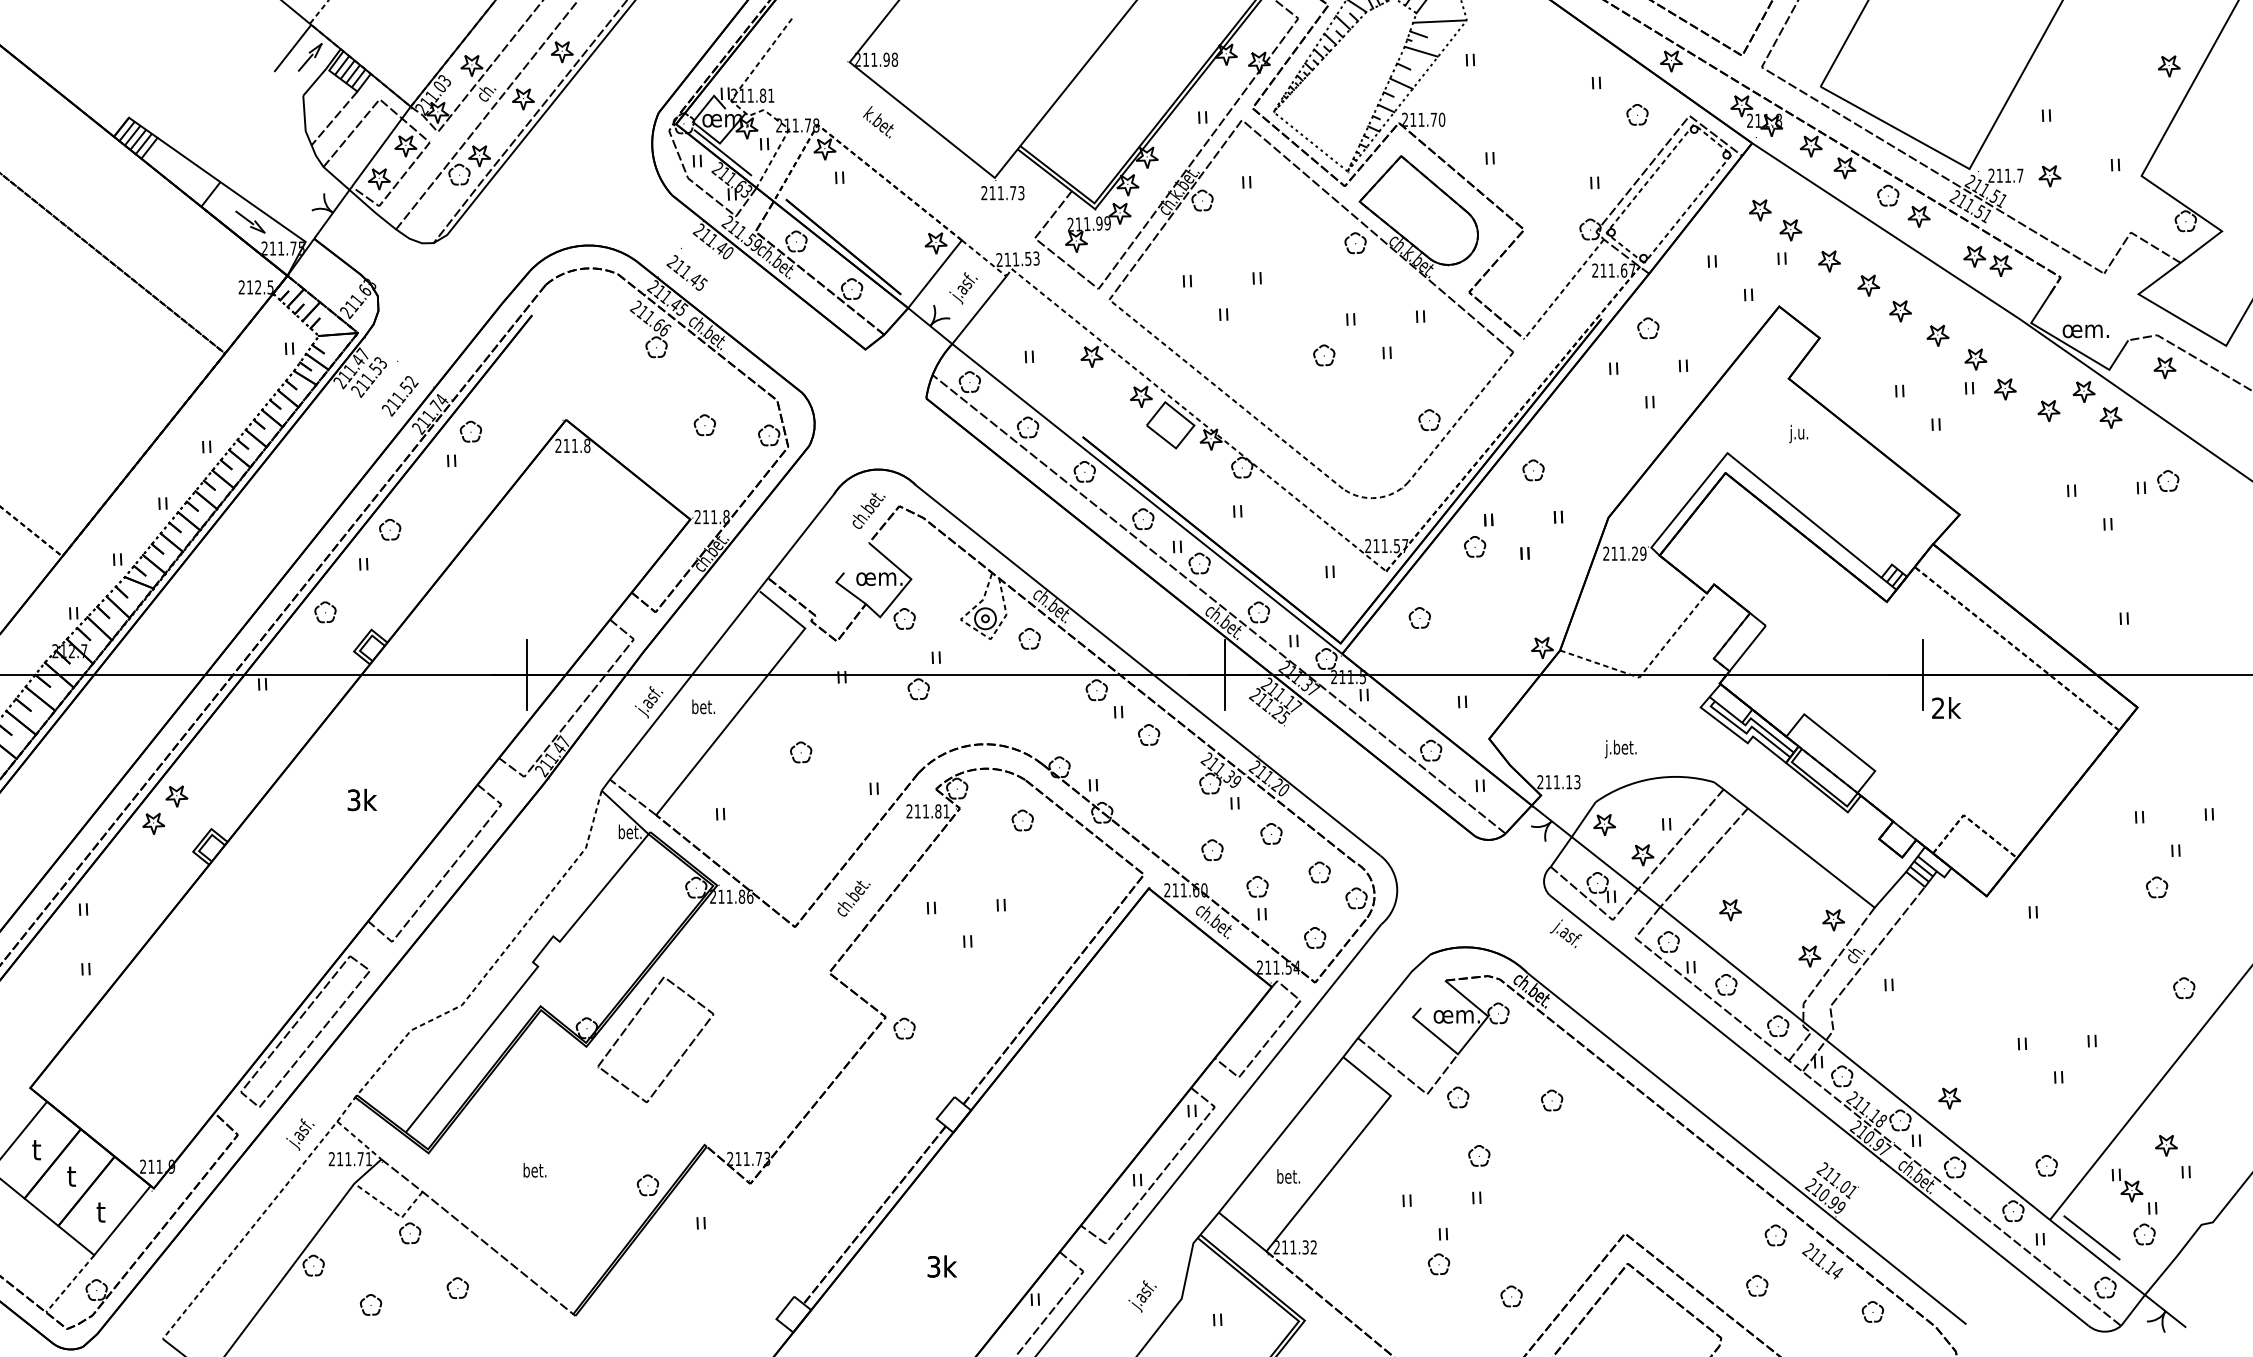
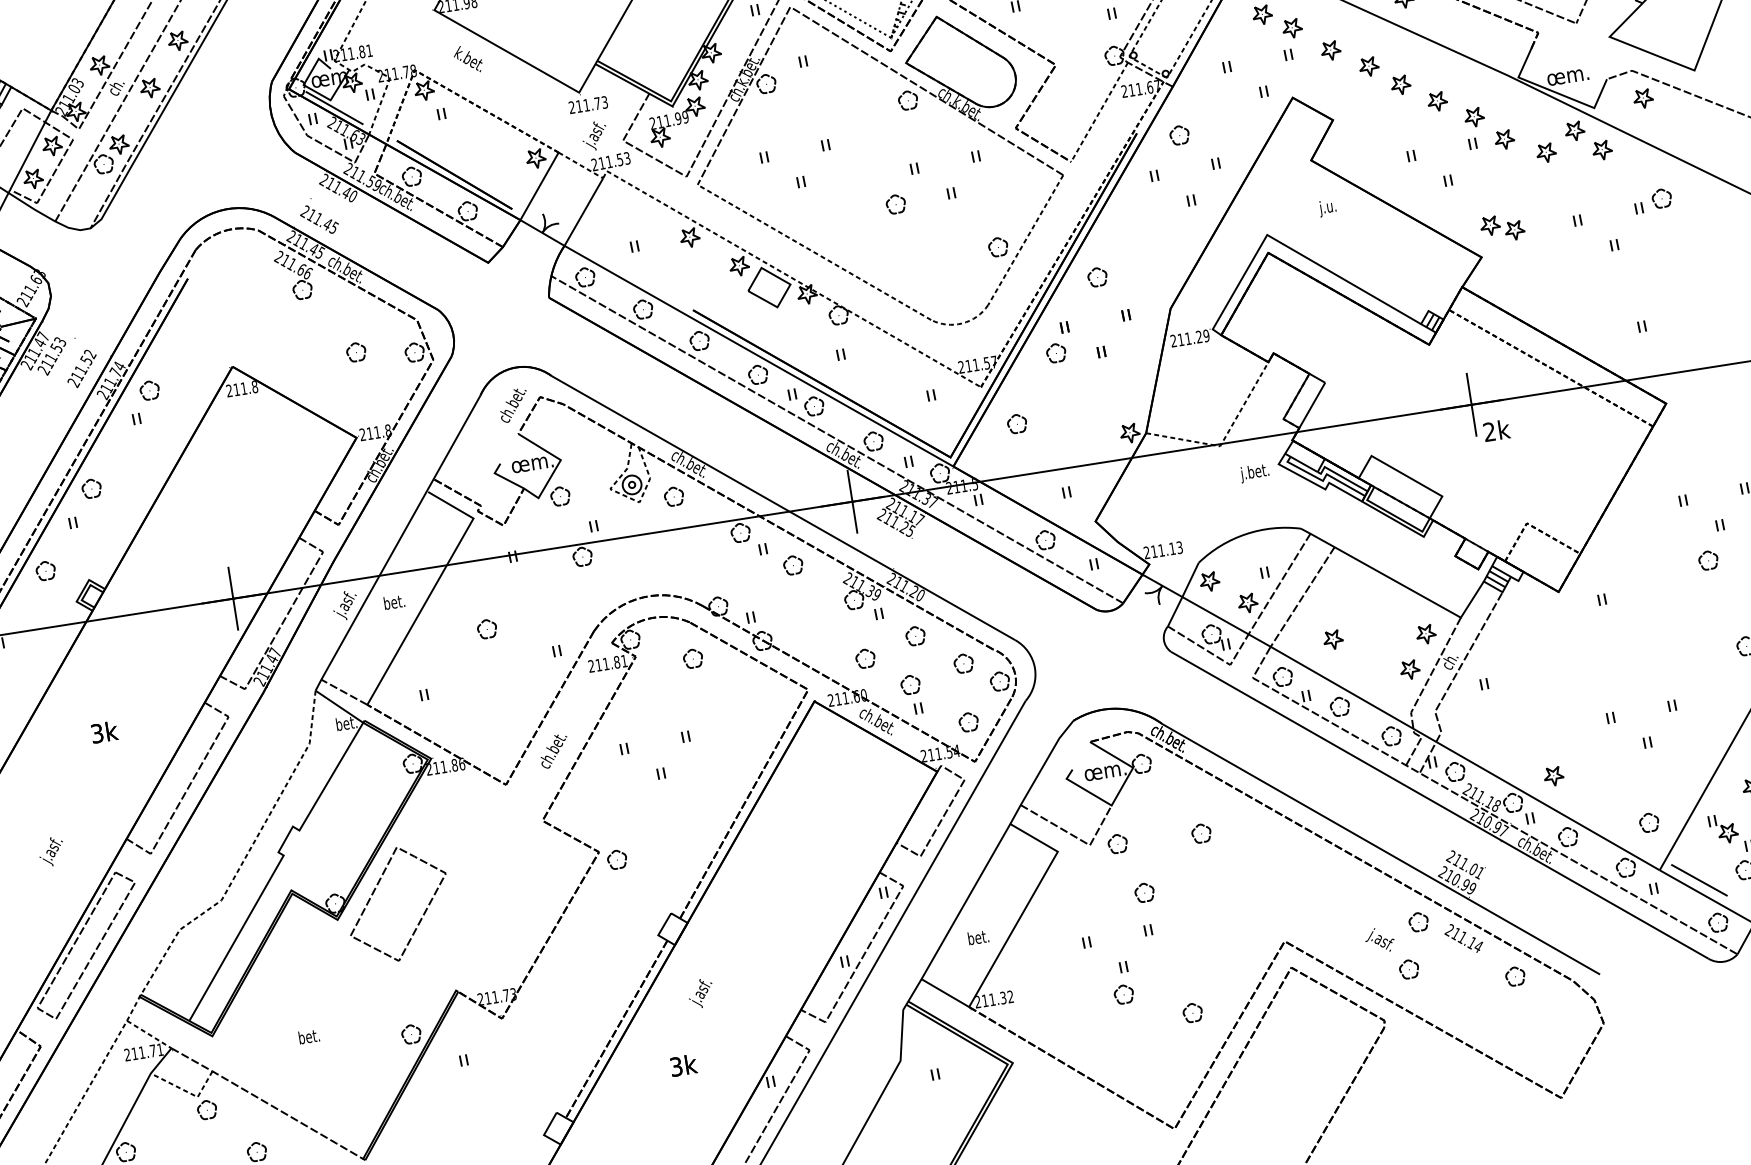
part: (1987, 261) -> (1502, 228), moved
text: (963, 288) -> (594, 136), moved
text: (1620, 749) -> (1254, 473), moved
text: (1565, 933) -> (1379, 940), moved
text: (300, 1134) -> (51, 851), moved
text: (1142, 1296) -> (700, 993), moved

